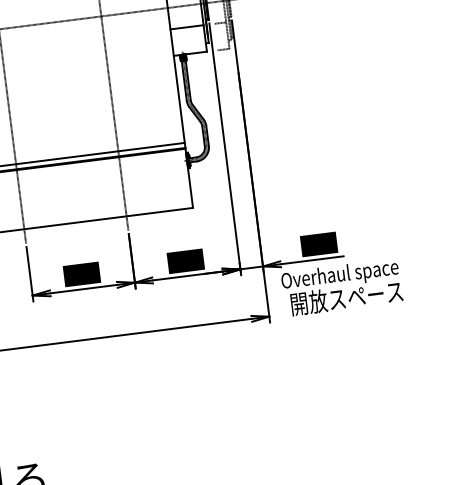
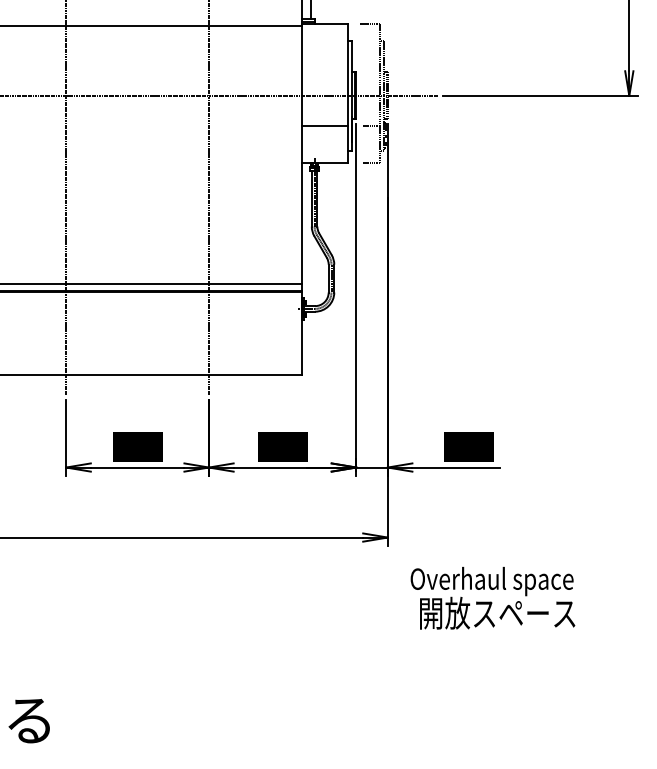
text: (341, 287) -> (492, 598), moved

